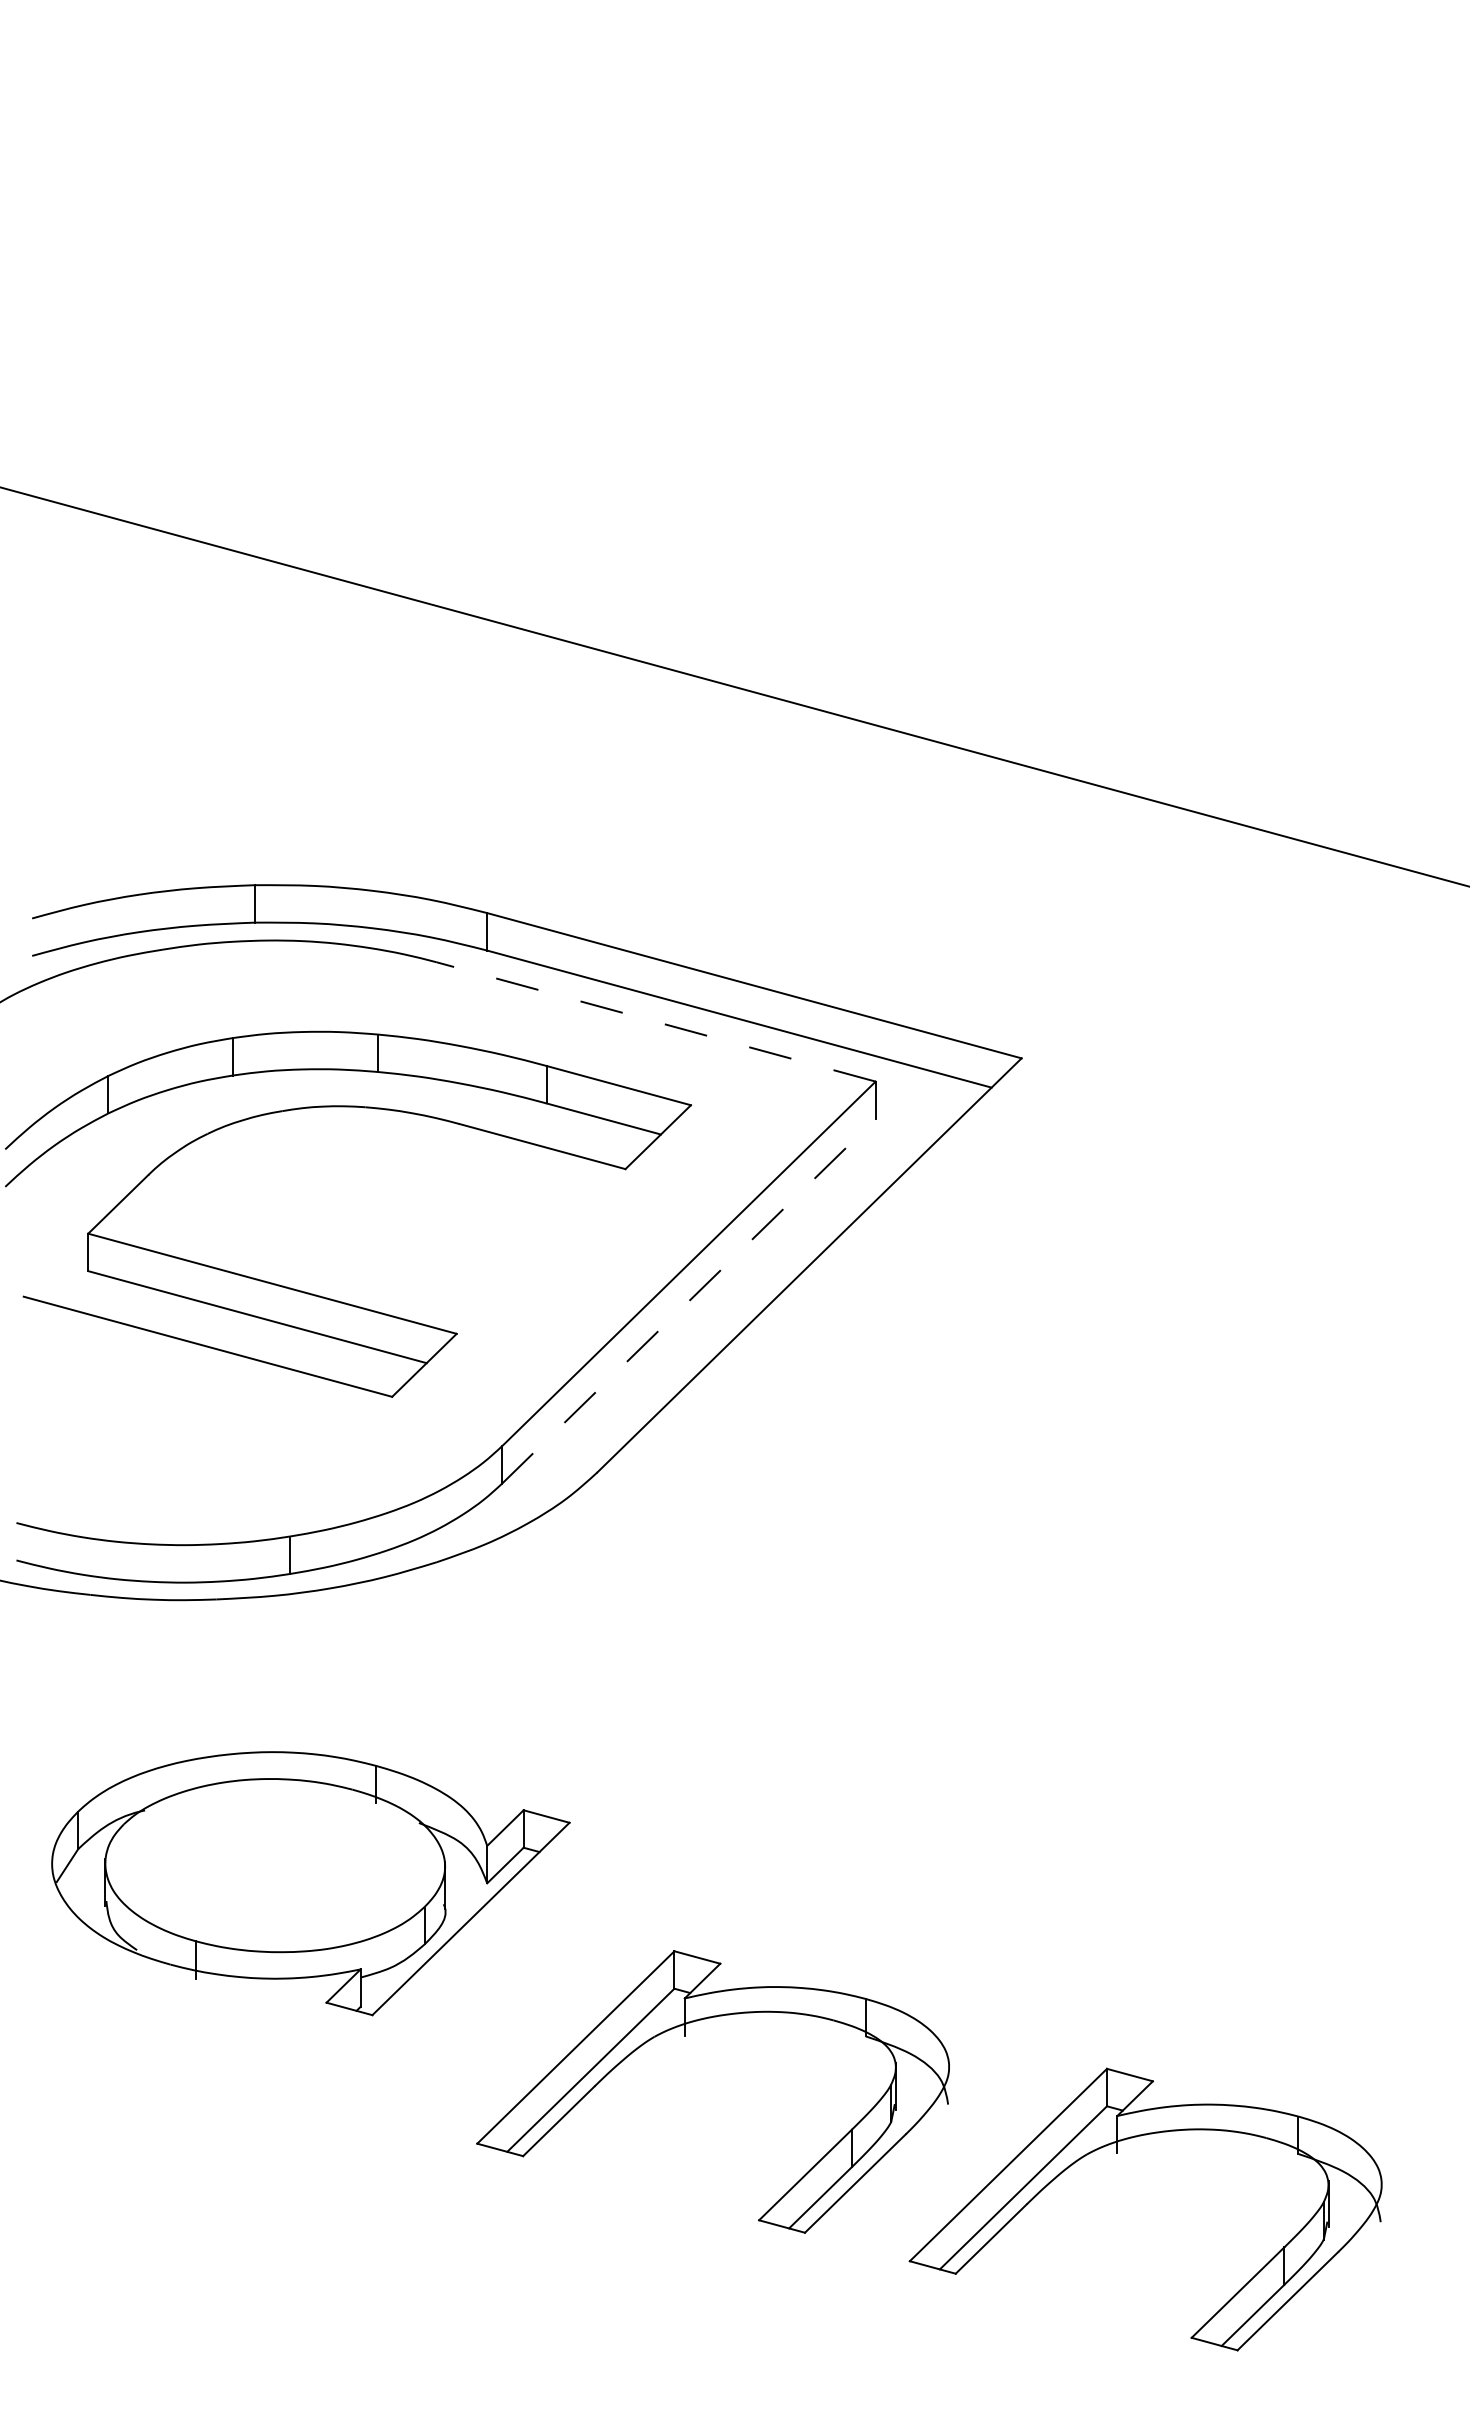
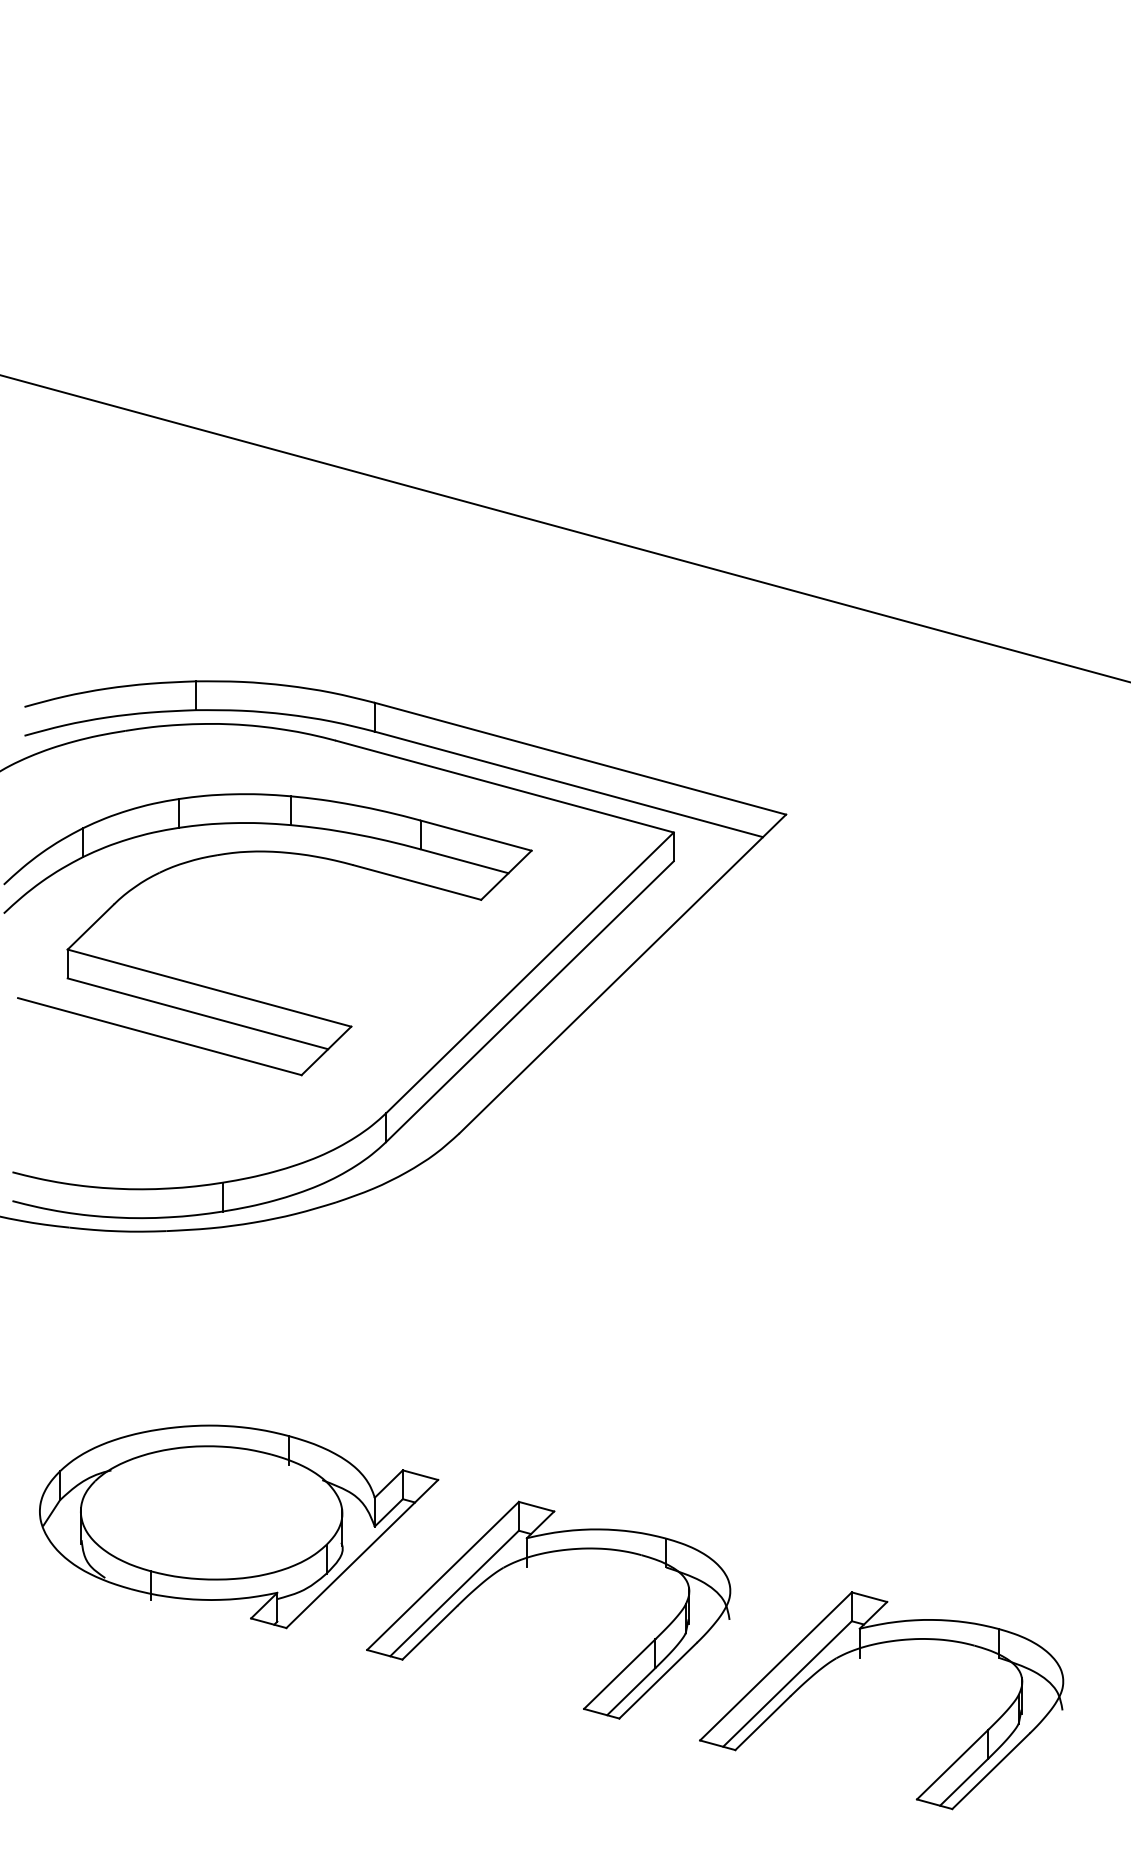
line: (655, 1021) -> (504, 786), dashed -> solid
line: (689, 1301) -> (530, 1001), dashed -> solid
part: (310, 1883) -> (238, 1526), moved

